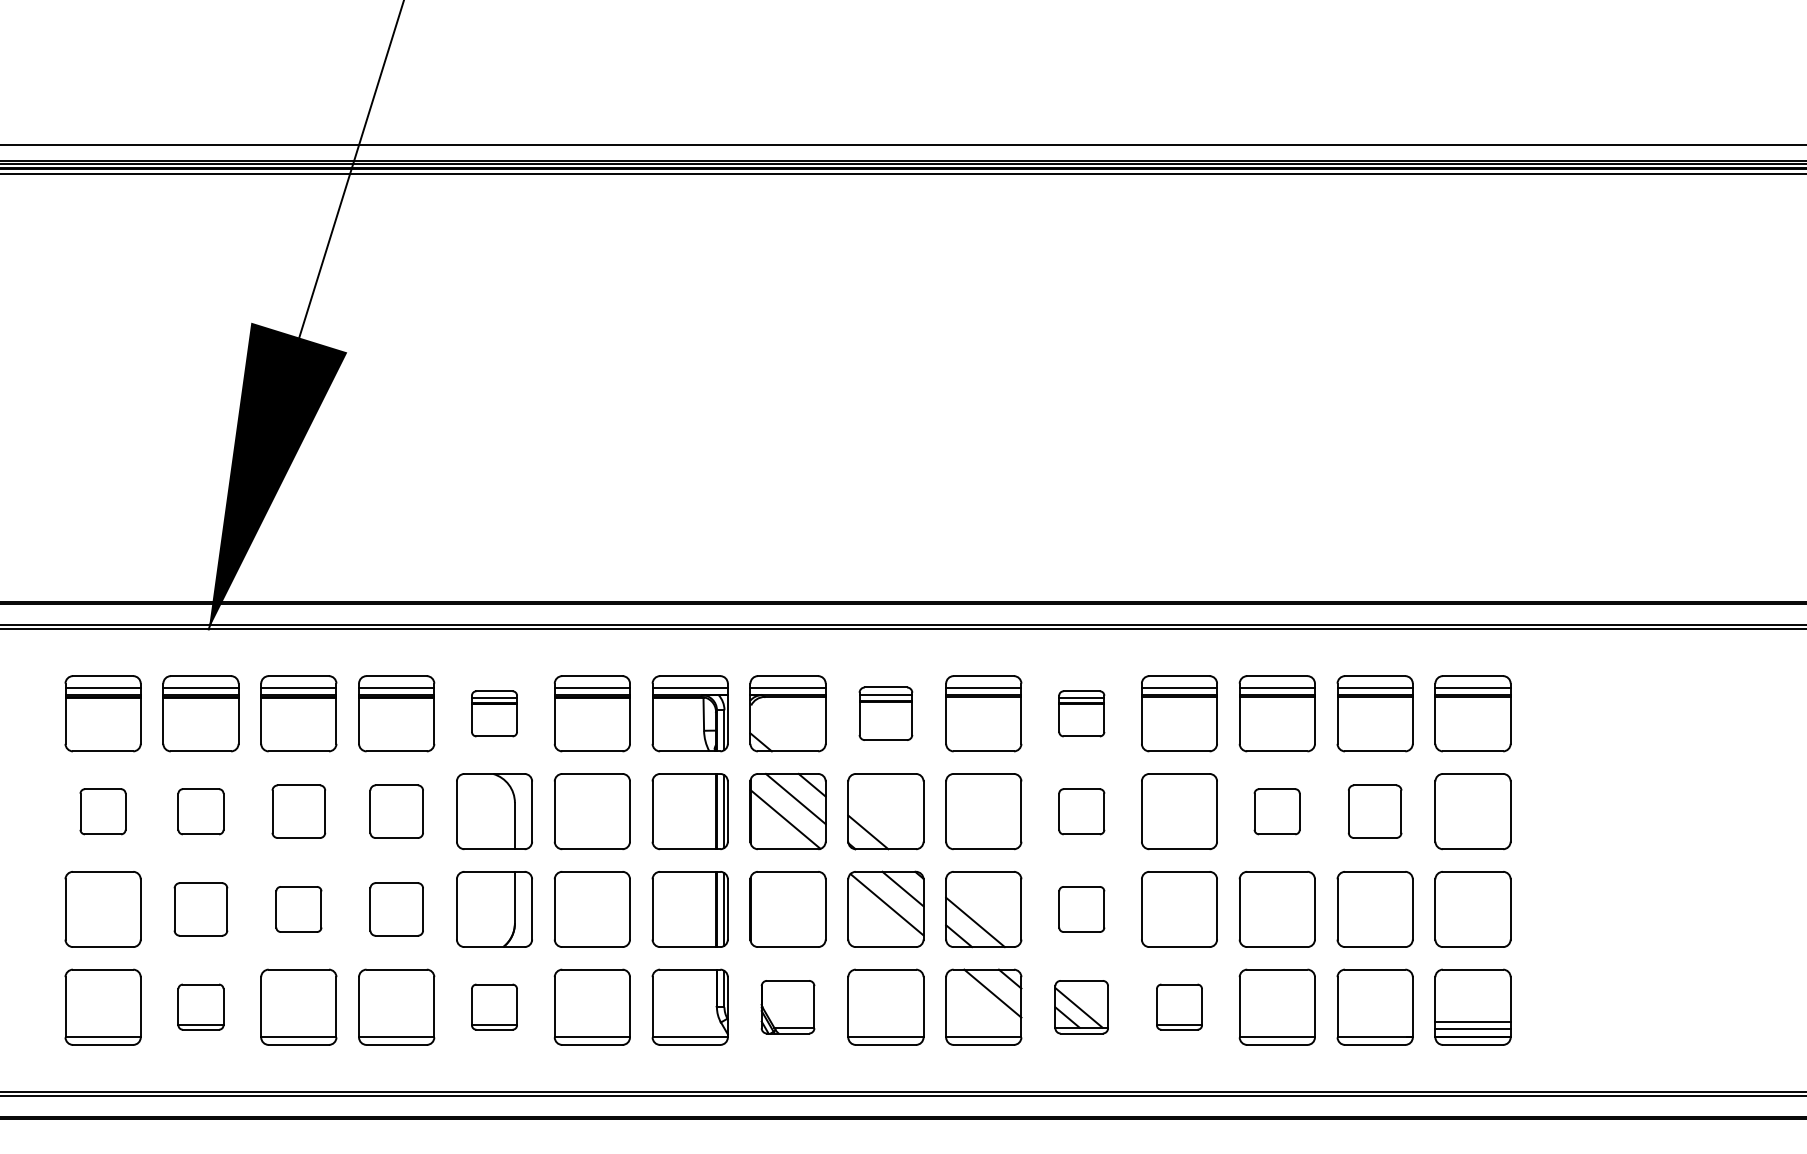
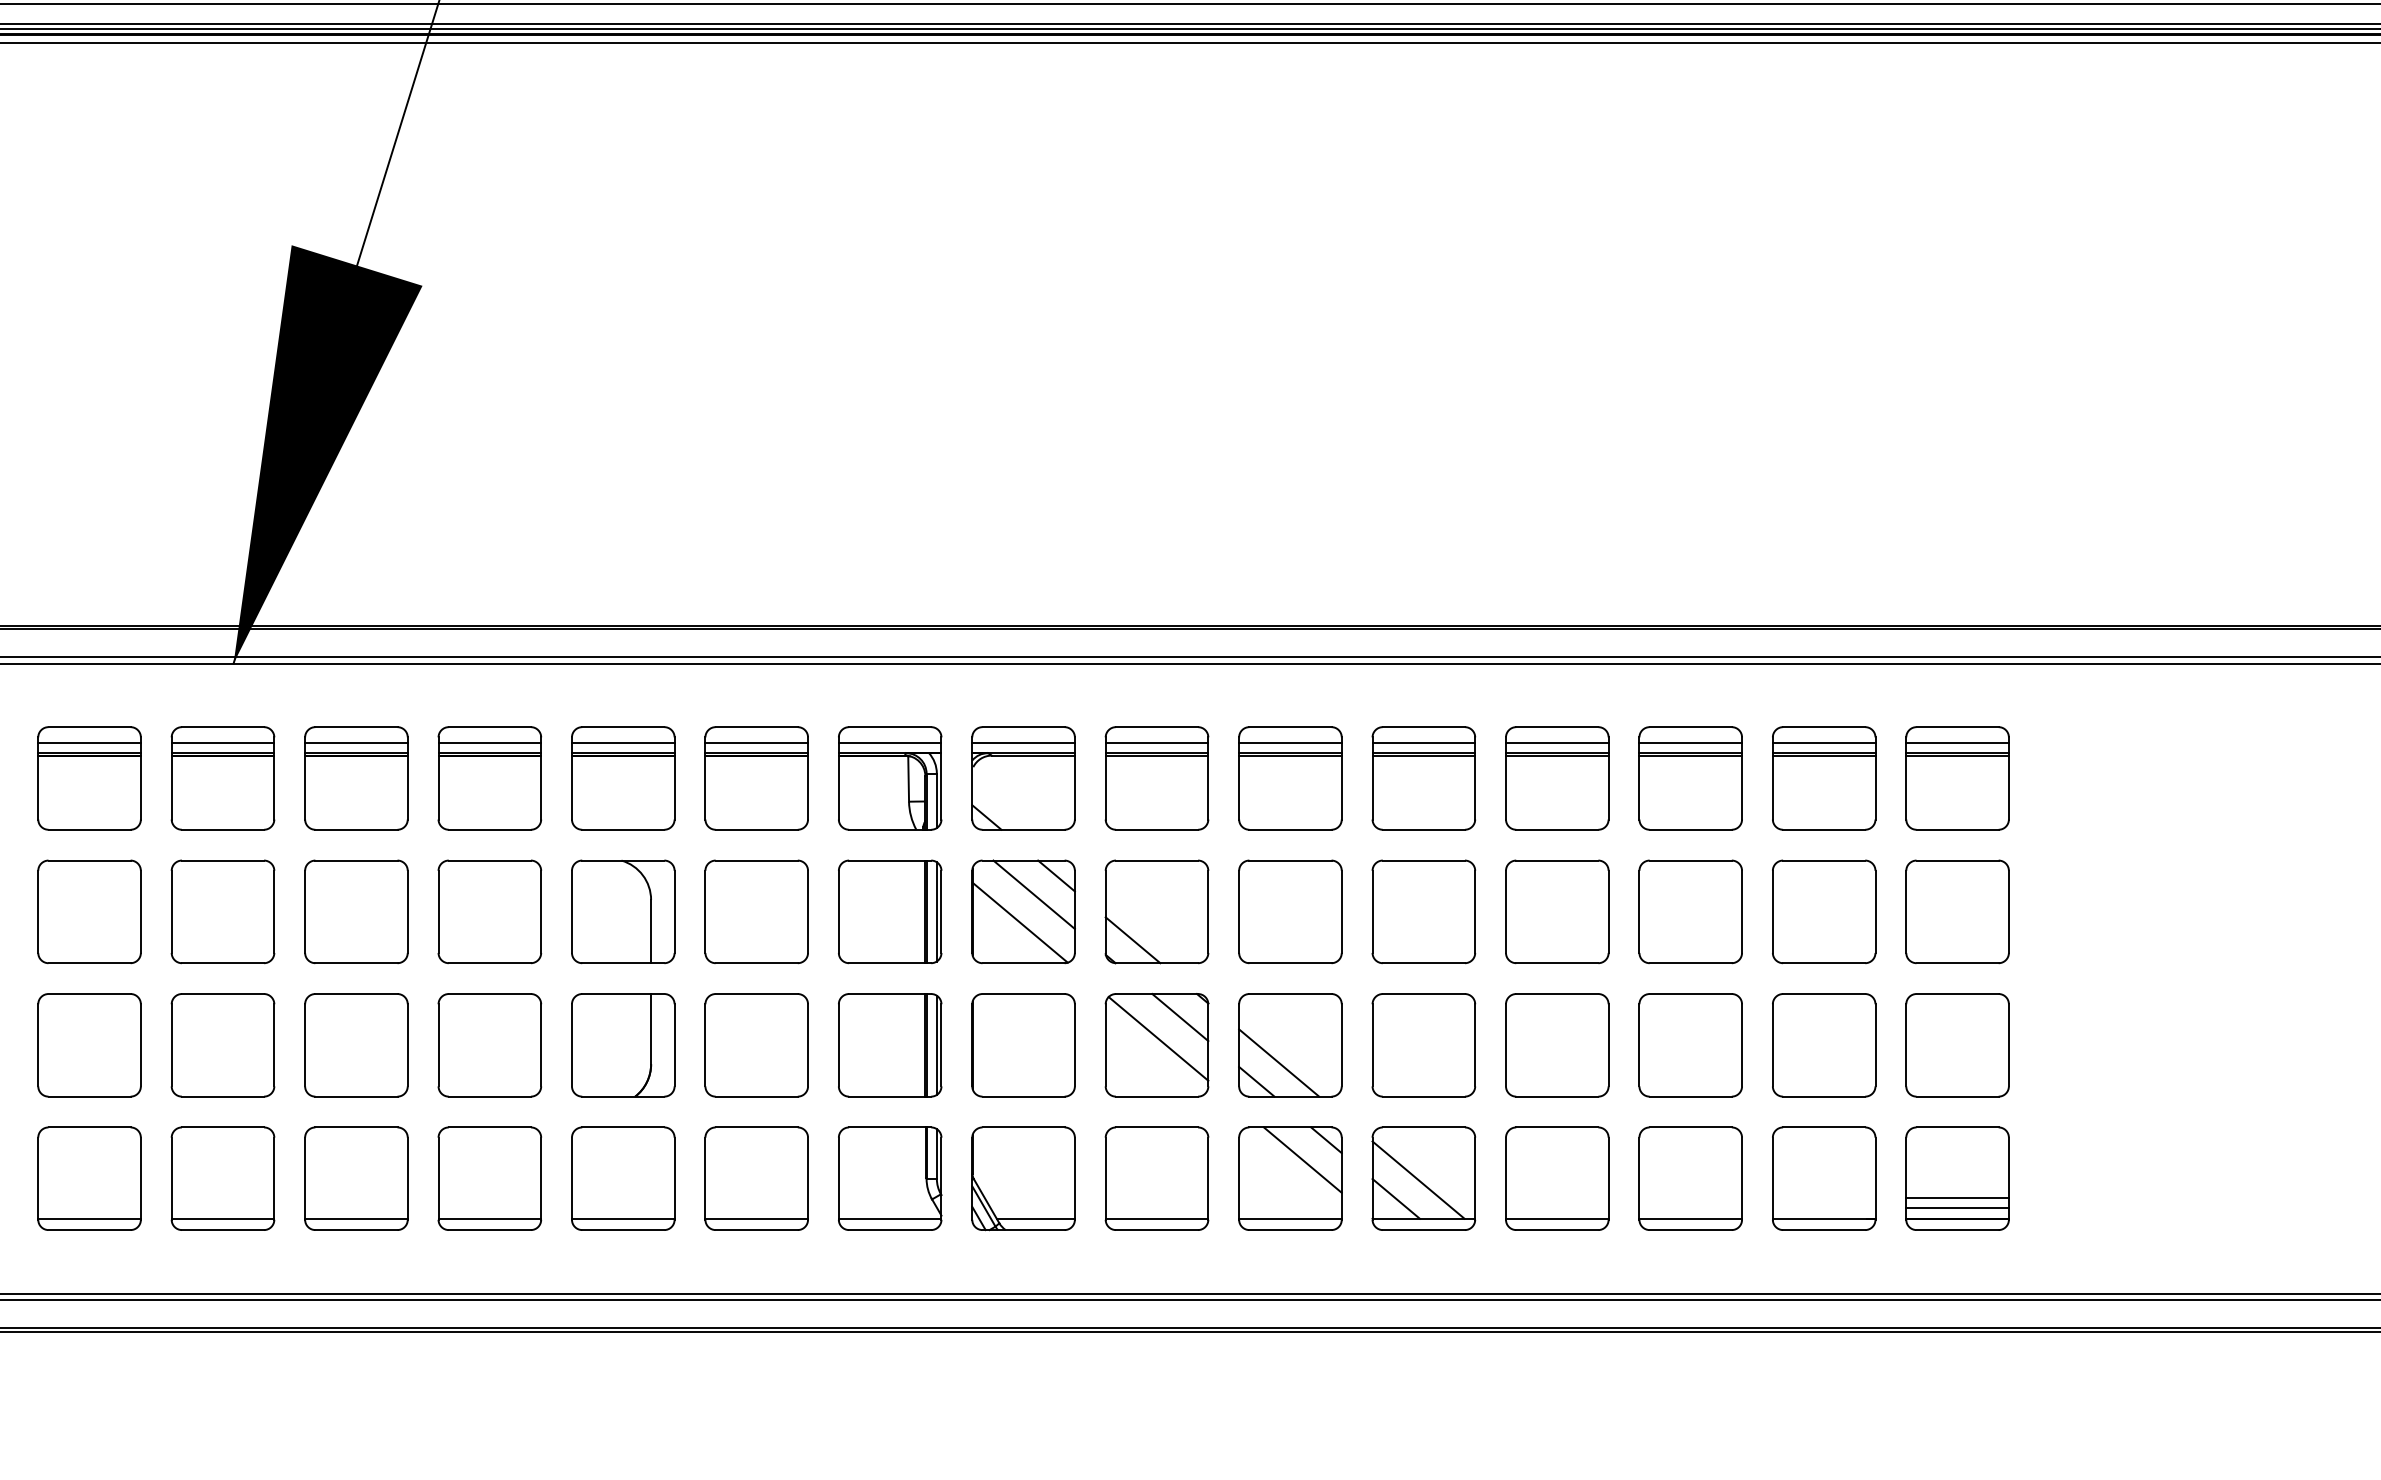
part: (494, 713) -> (623, 778), size x1.67
part: (885, 713) -> (1156, 778), size x1.43
part: (1081, 713) -> (1423, 778), size x1.67
part: (102, 811) -> (88, 911), size x1.67
part: (200, 811) -> (222, 911), size x1.67
part: (298, 811) -> (355, 911), size x1.43
part: (396, 811) -> (489, 911), size x1.43
part: (1081, 811) -> (1423, 911), size x1.67
part: (1276, 811) -> (1689, 911), size x1.67
part: (1374, 811) -> (1823, 911), size x1.43
part: (200, 909) -> (222, 1045), size x1.43
part: (298, 909) -> (355, 1045), size x1.67
part: (396, 909) -> (489, 1045), size x1.43
part: (1081, 909) -> (1423, 1045), size x1.67
part: (200, 1006) -> (222, 1177), size x1.67
part: (494, 1006) -> (623, 1177), size x1.67
part: (787, 1006) -> (1022, 1177), size x1.43
part: (1081, 1006) -> (1423, 1177), size x1.43
part: (1179, 1006) -> (1557, 1177), size x1.67

